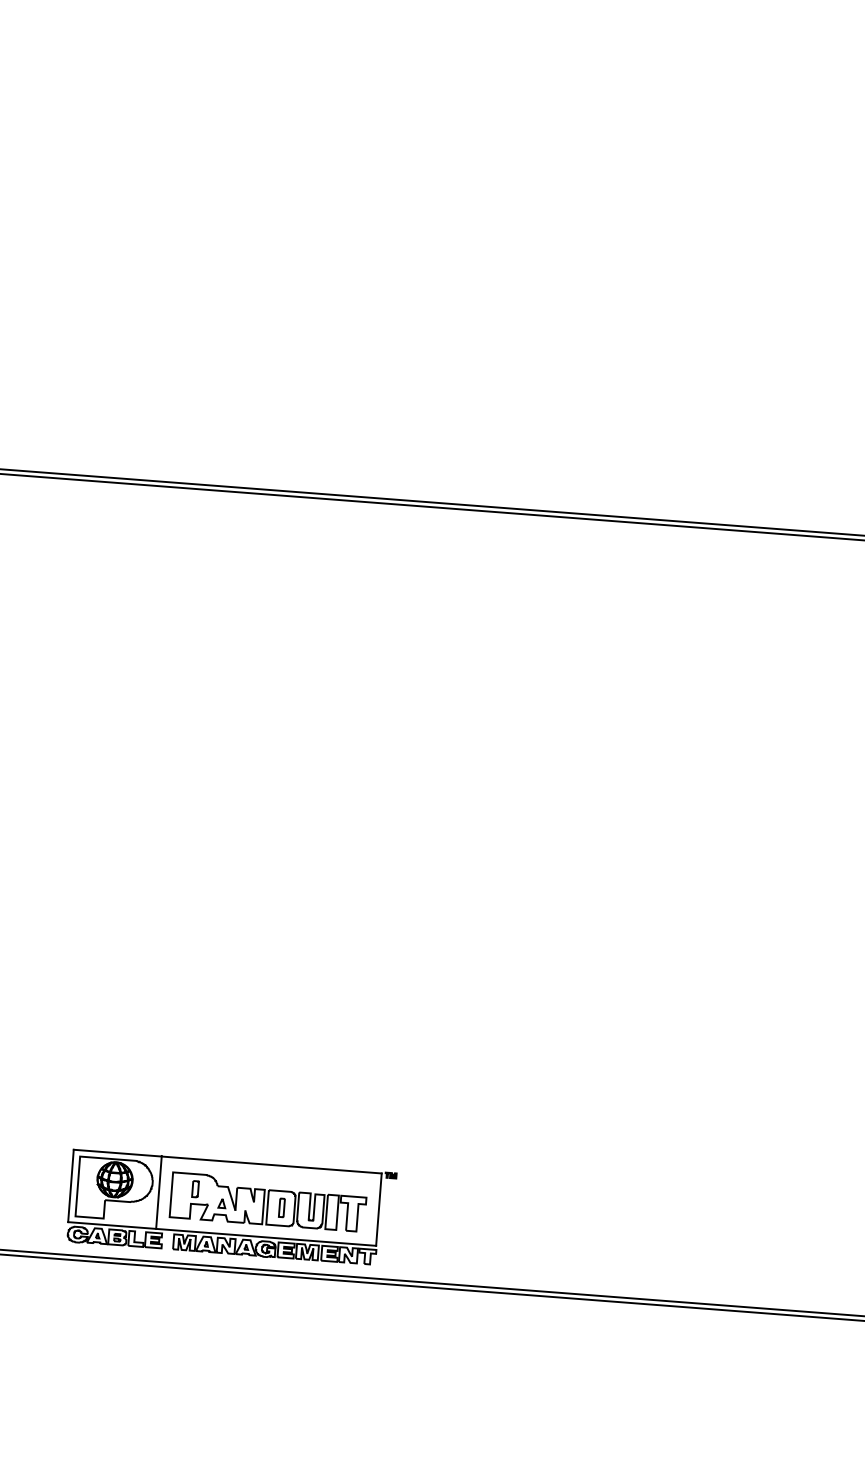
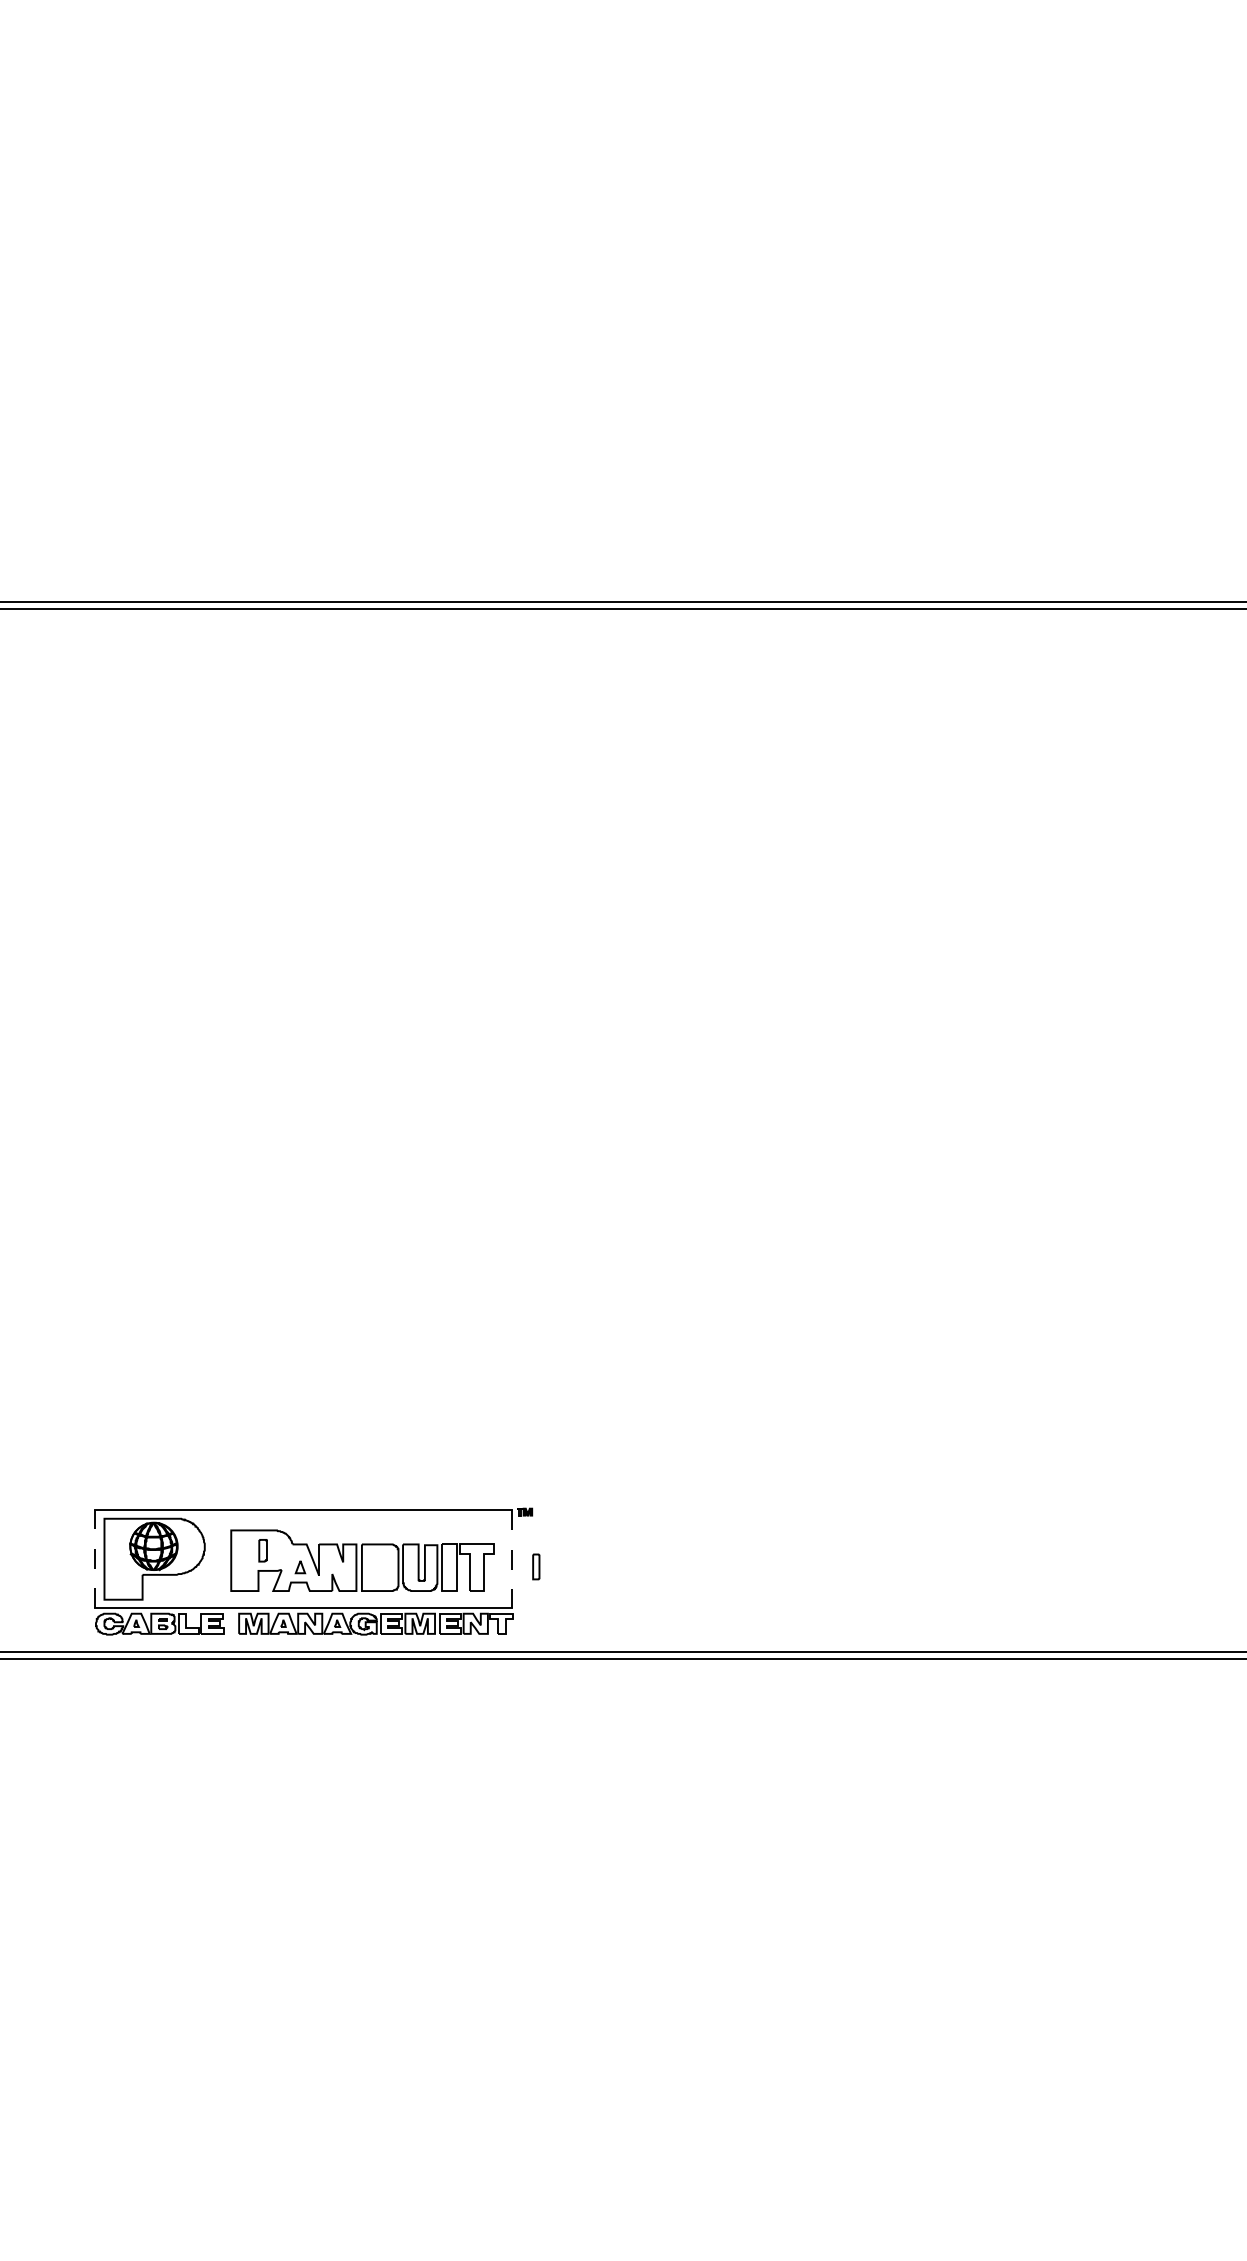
line: (71, 1186) -> (95, 1559), solid -> dashed
line: (159, 1192) -> (214, 1558), removed
part: (282, 1207) -> (536, 1566), moved
line: (379, 1209) -> (512, 1559), solid -> dashed

